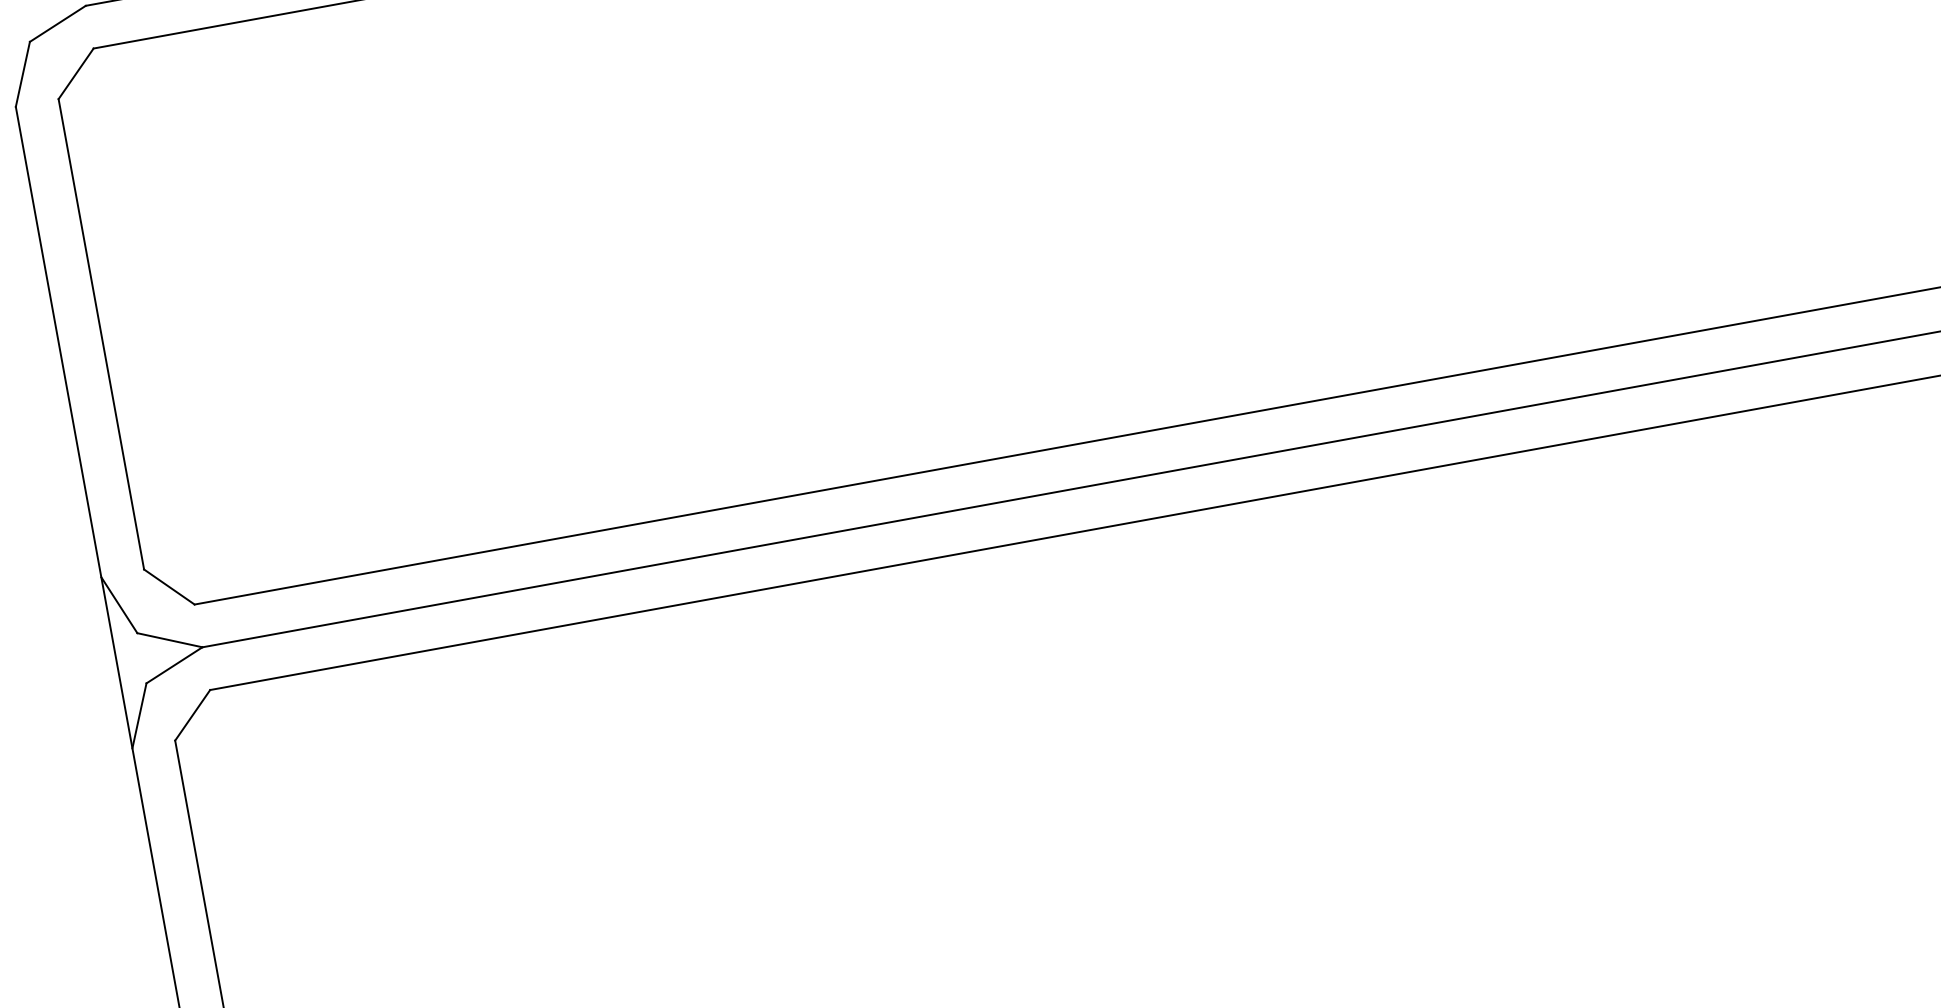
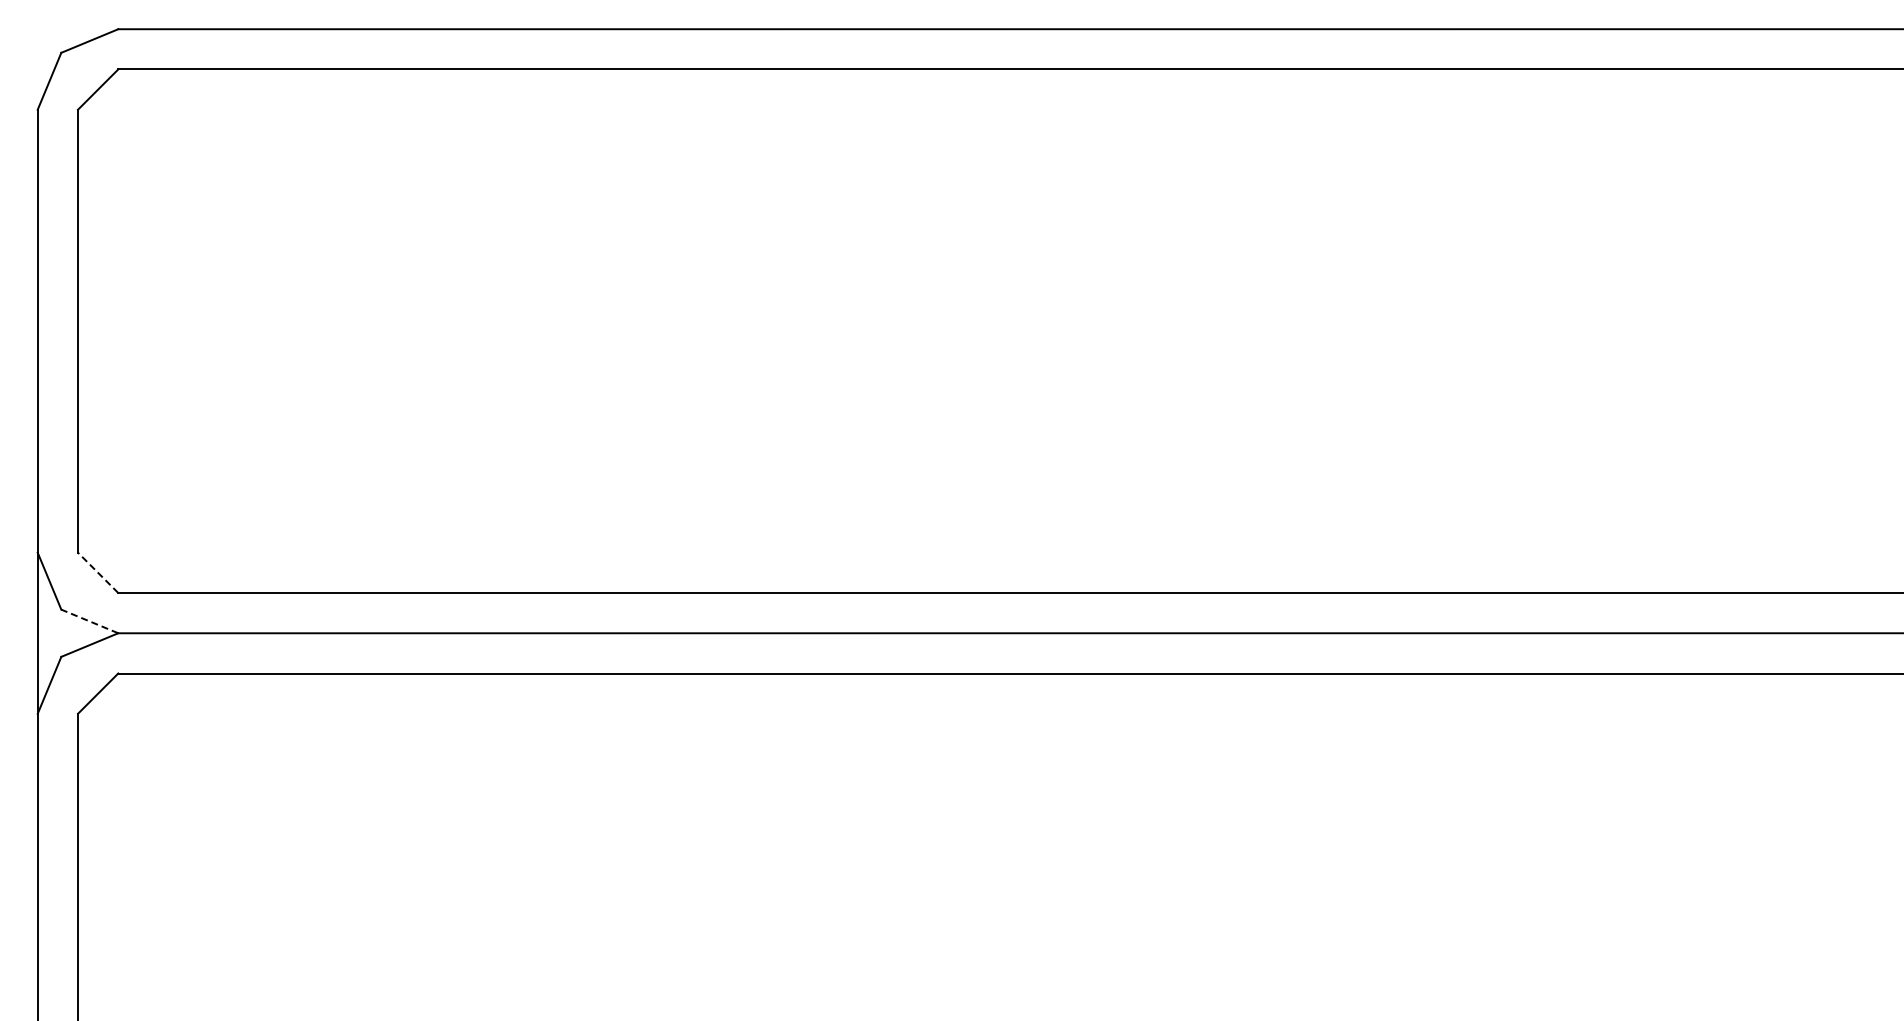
line: (168, 586) -> (97, 572), solid -> dashed
line: (169, 640) -> (89, 621), solid -> dashed

